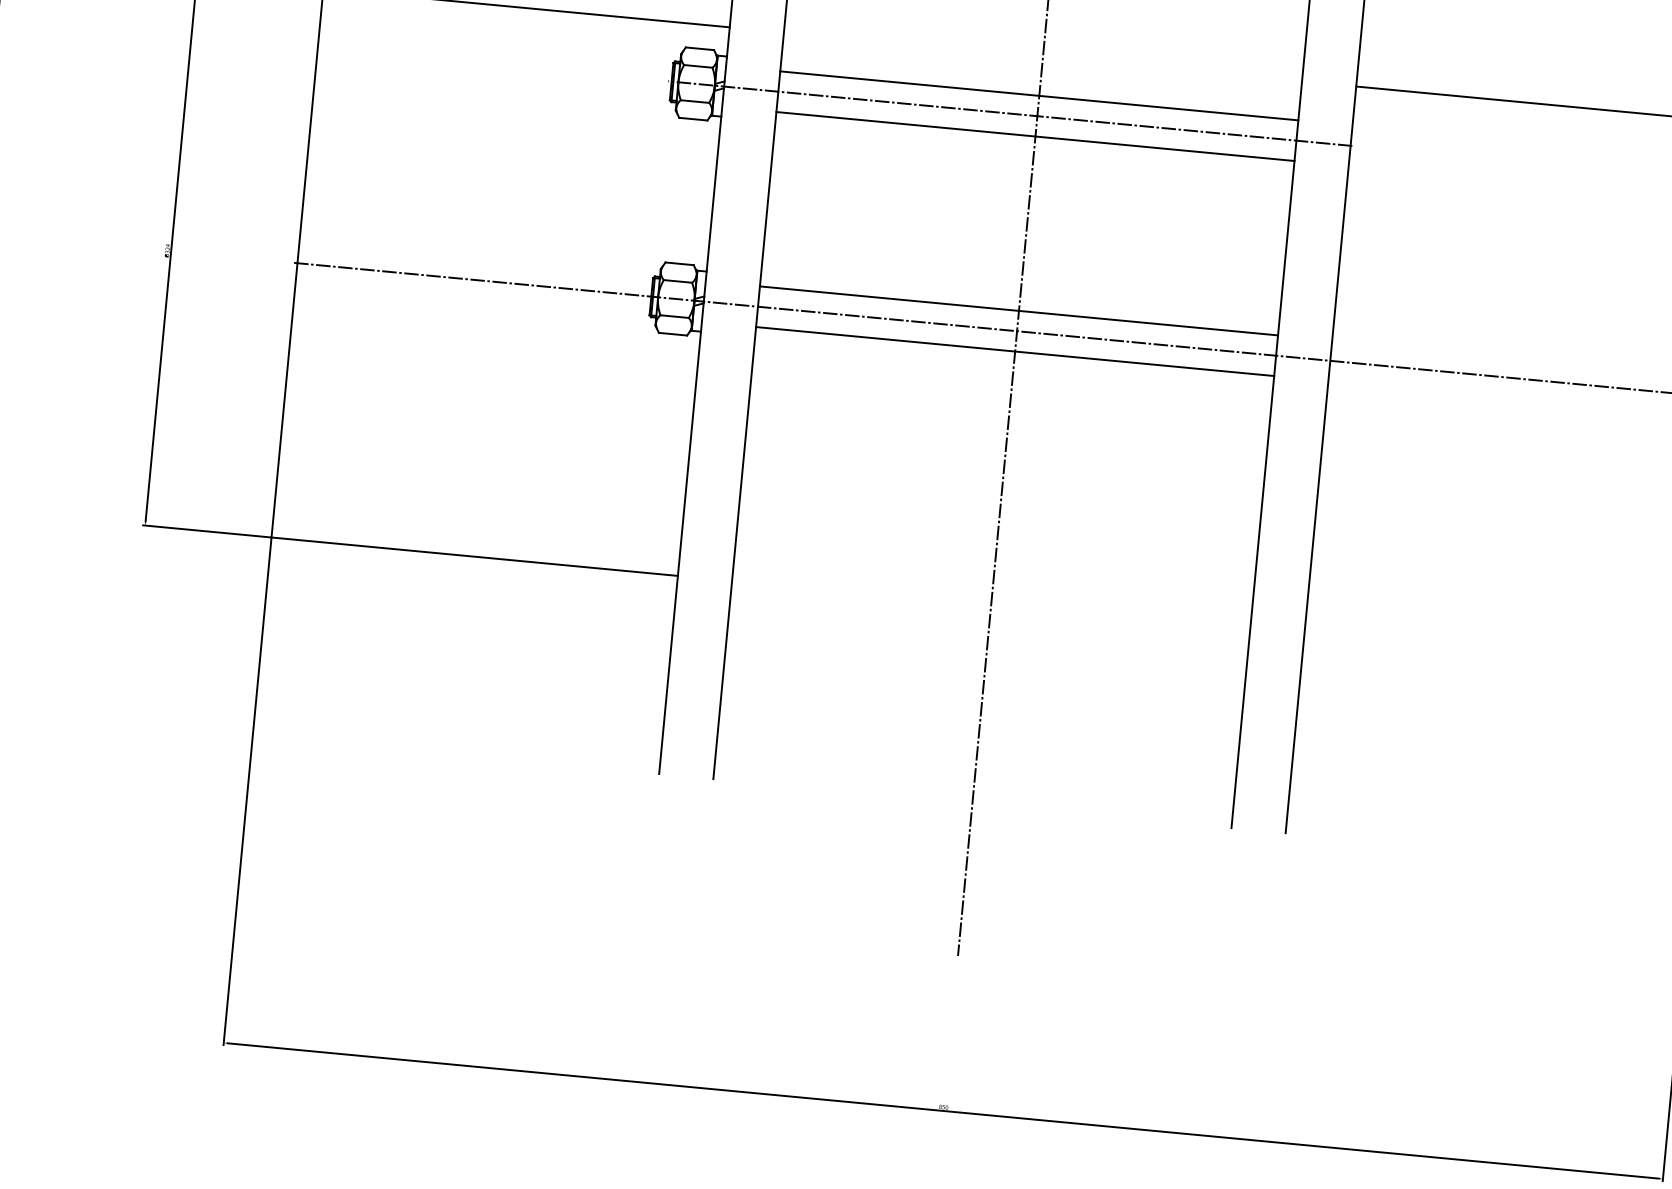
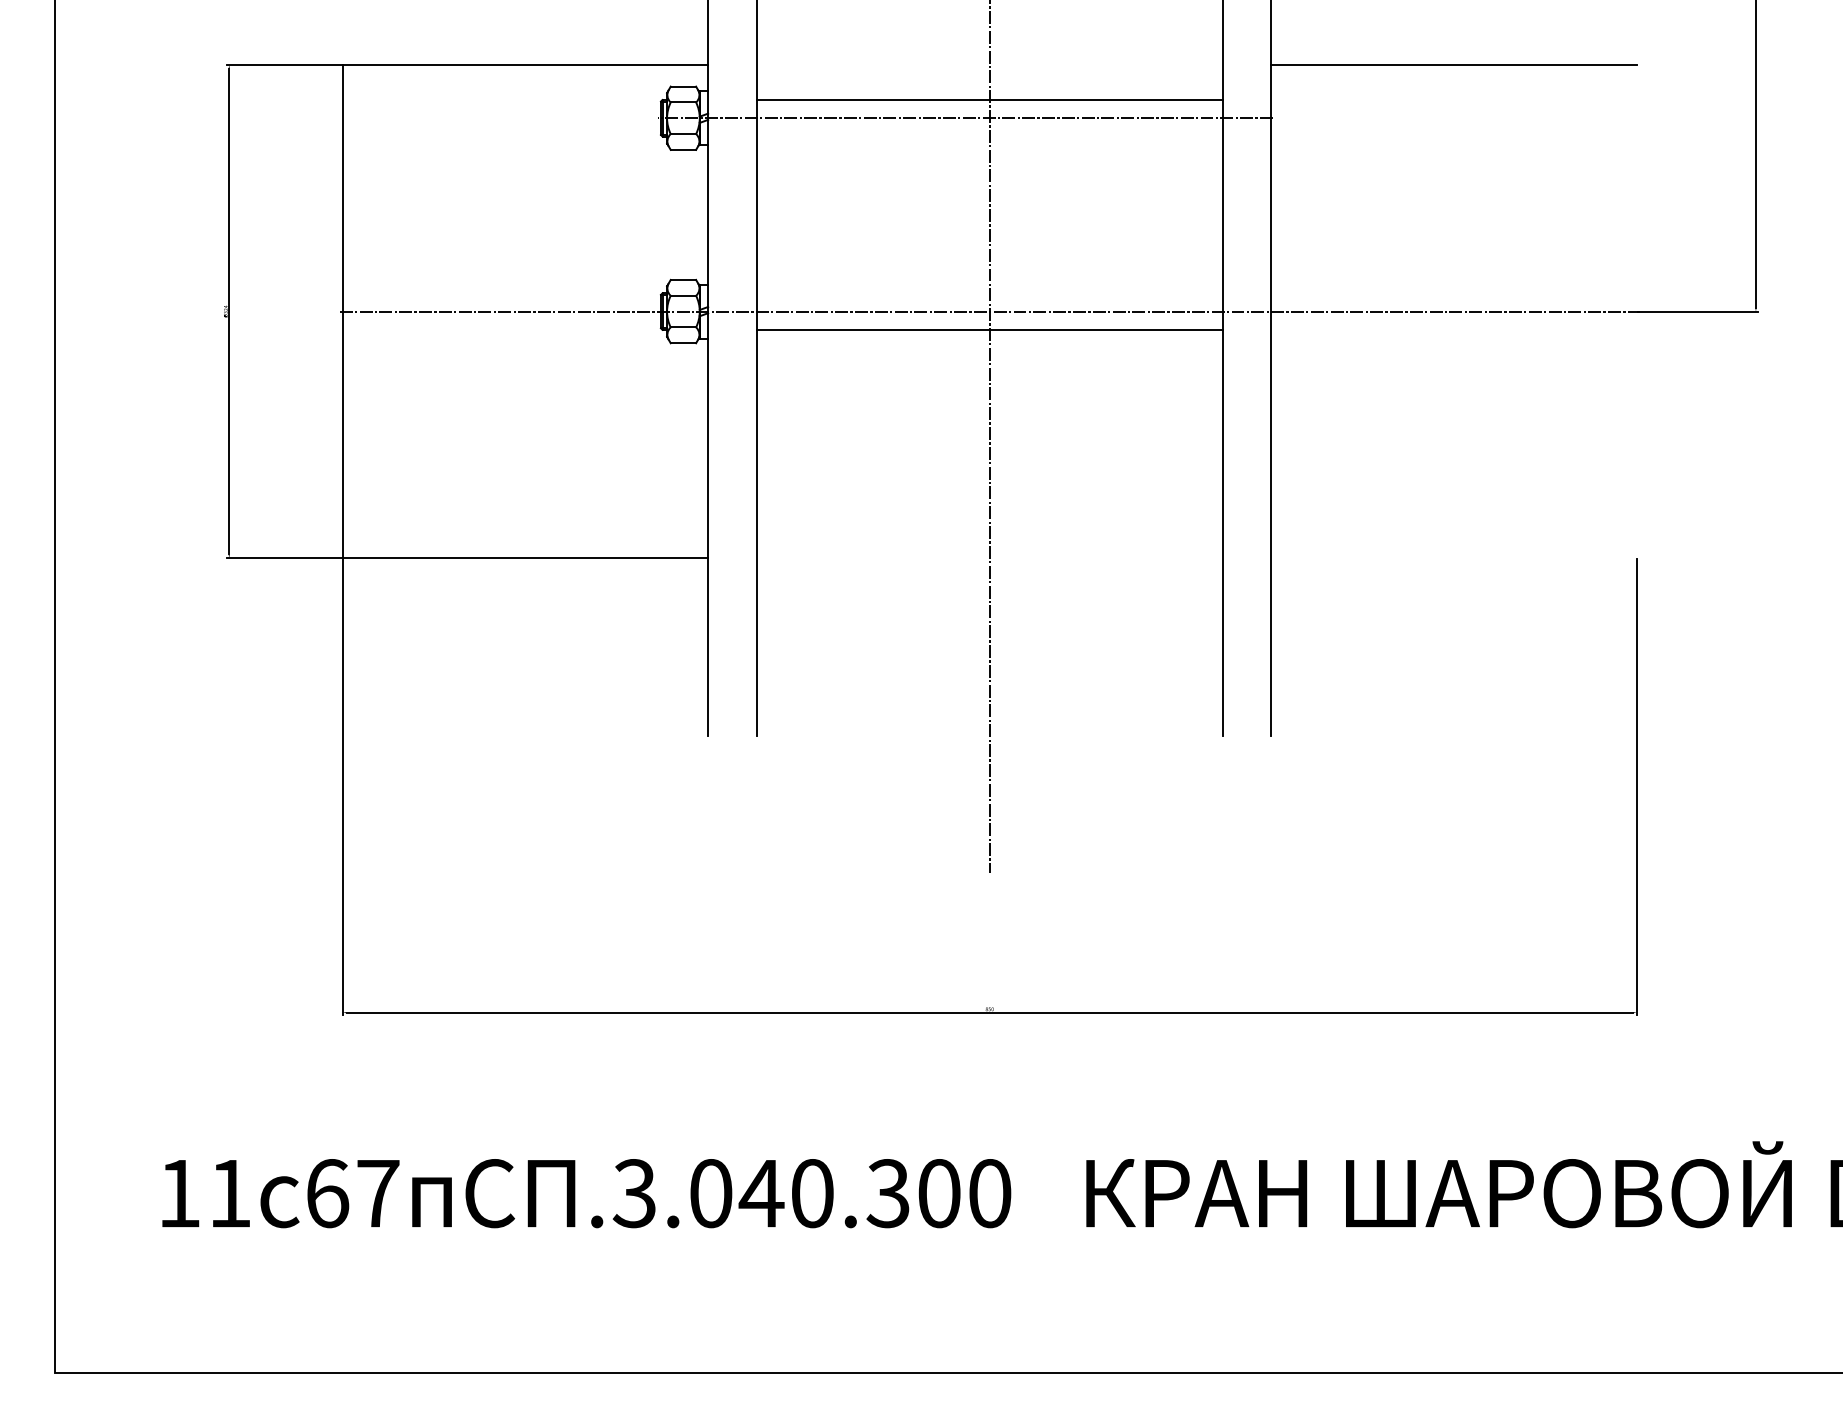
line: (1035, 136) -> (989, 136), removed
line: (1018, 311) -> (989, 293), removed

